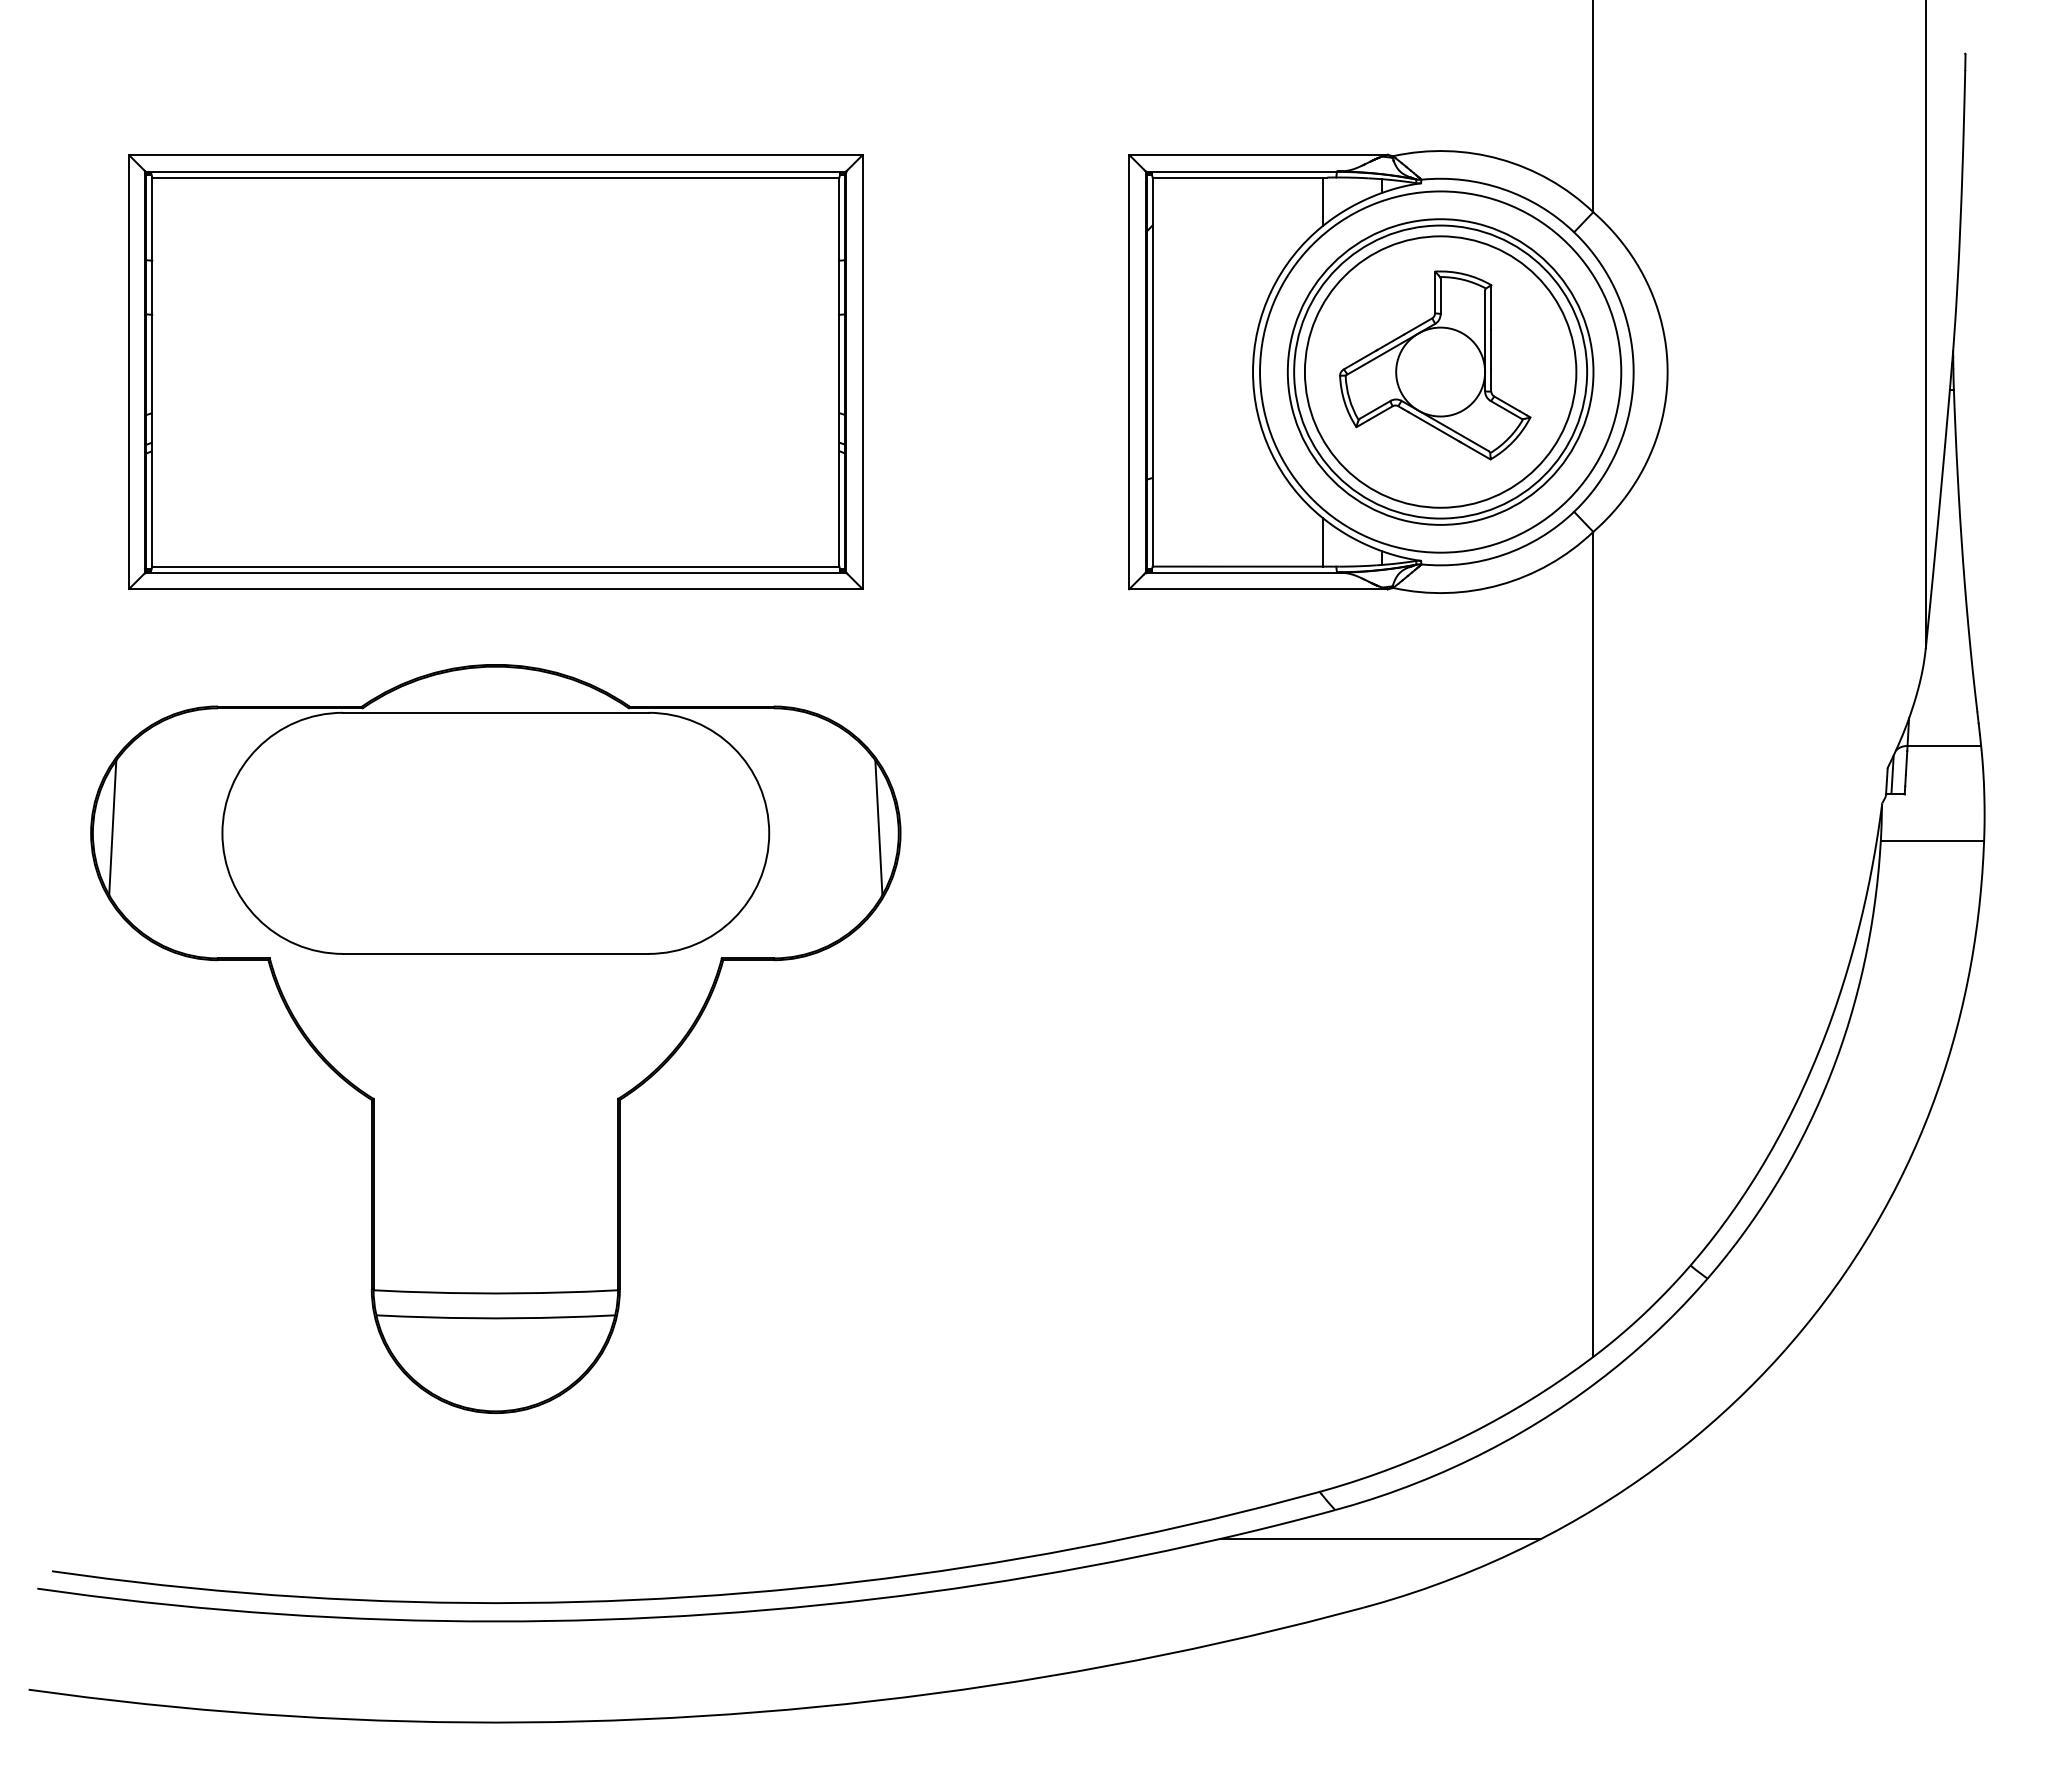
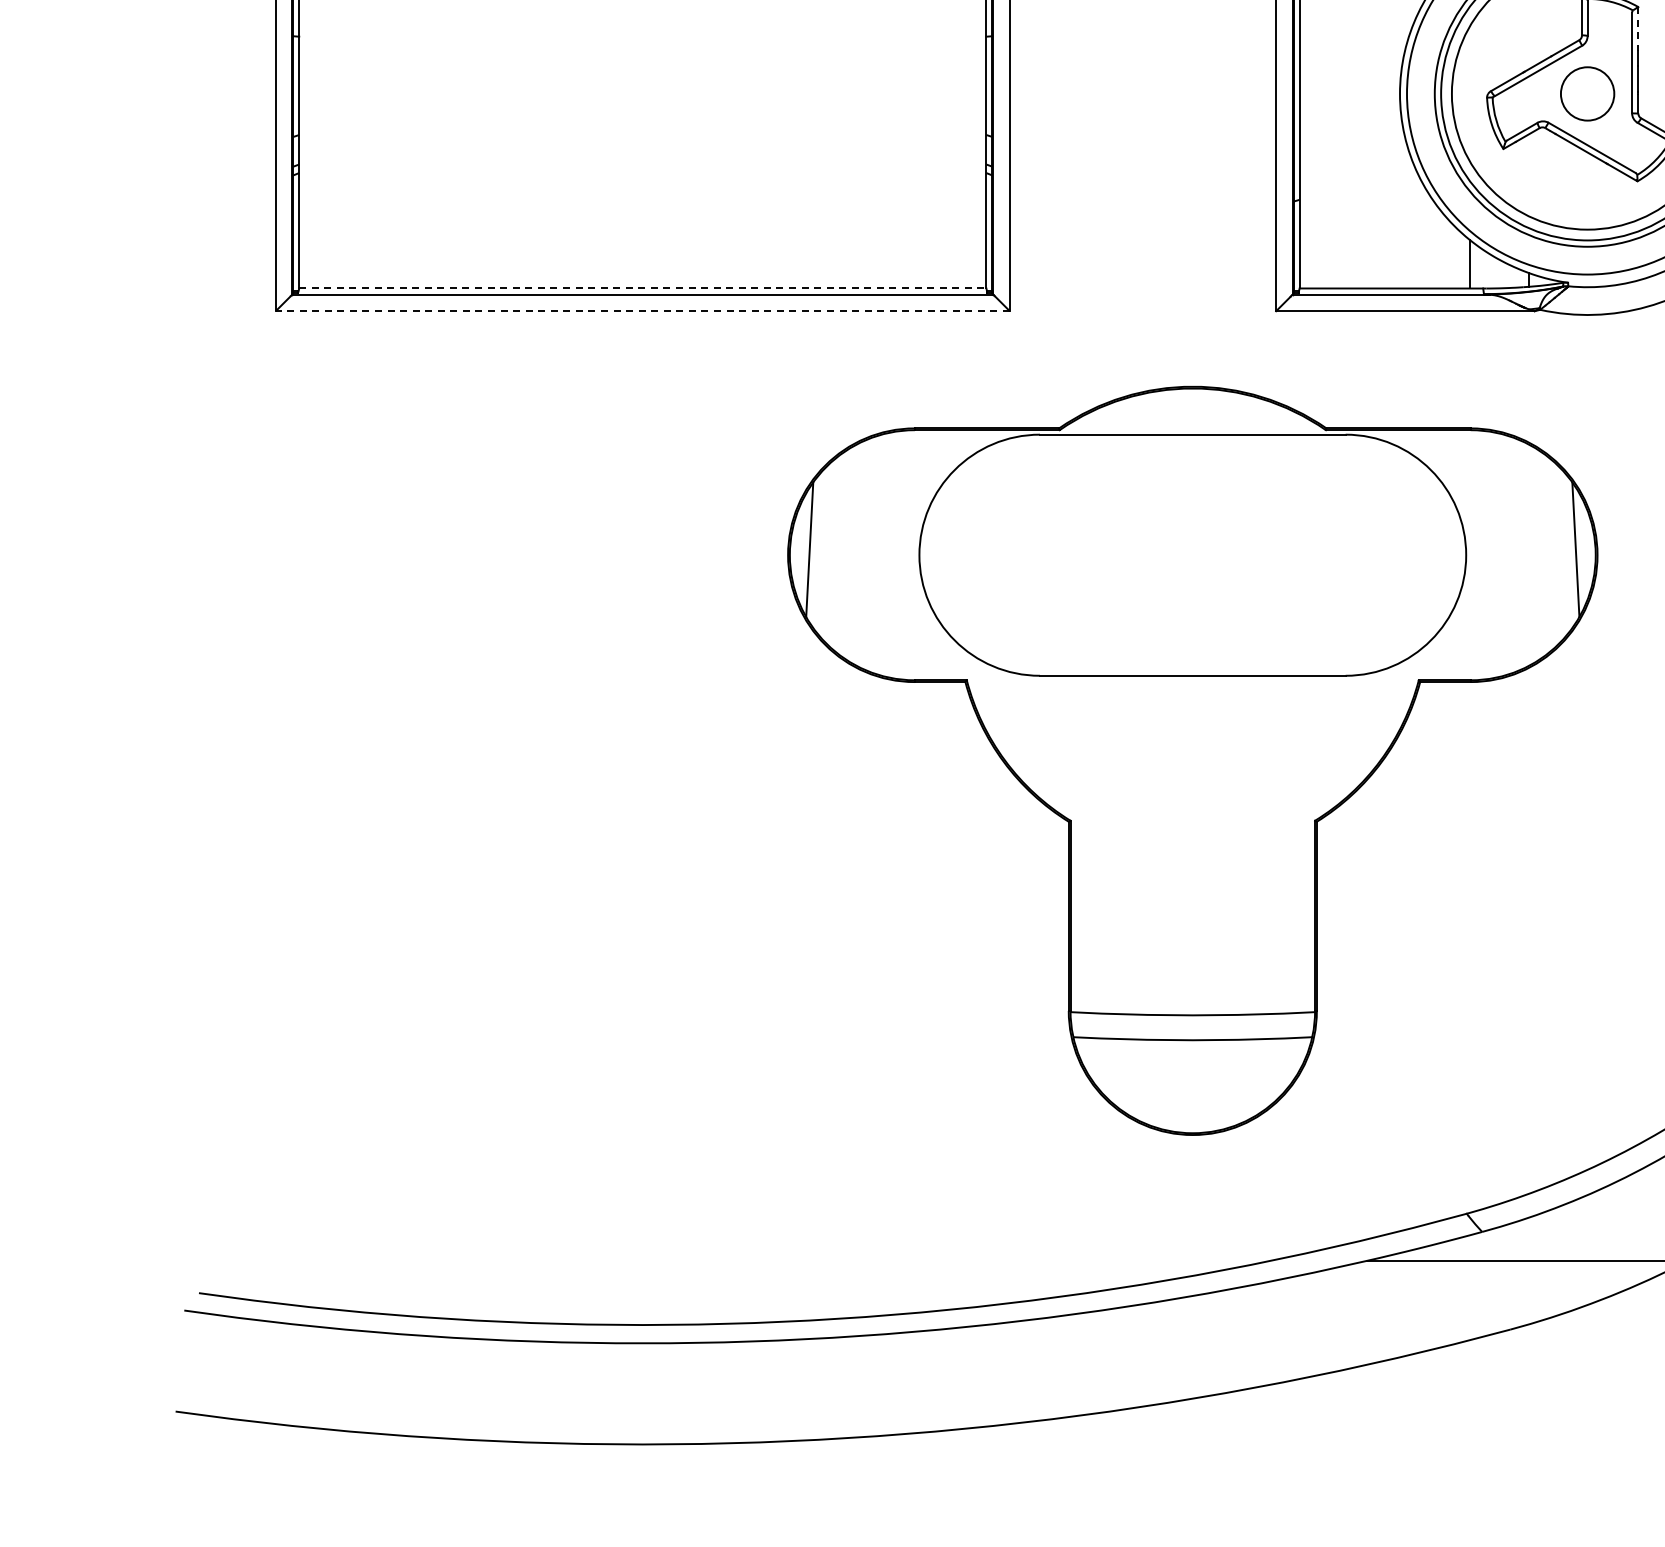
line: (1491, 307) -> (1638, 29), solid -> dashed
circle: (1440, 371) -> (1587, 93), size x0.6
line: (495, 566) -> (642, 288), solid -> dashed
line: (495, 589) -> (642, 311), solid -> dashed
part: (495, 1038) -> (1192, 760), moved

